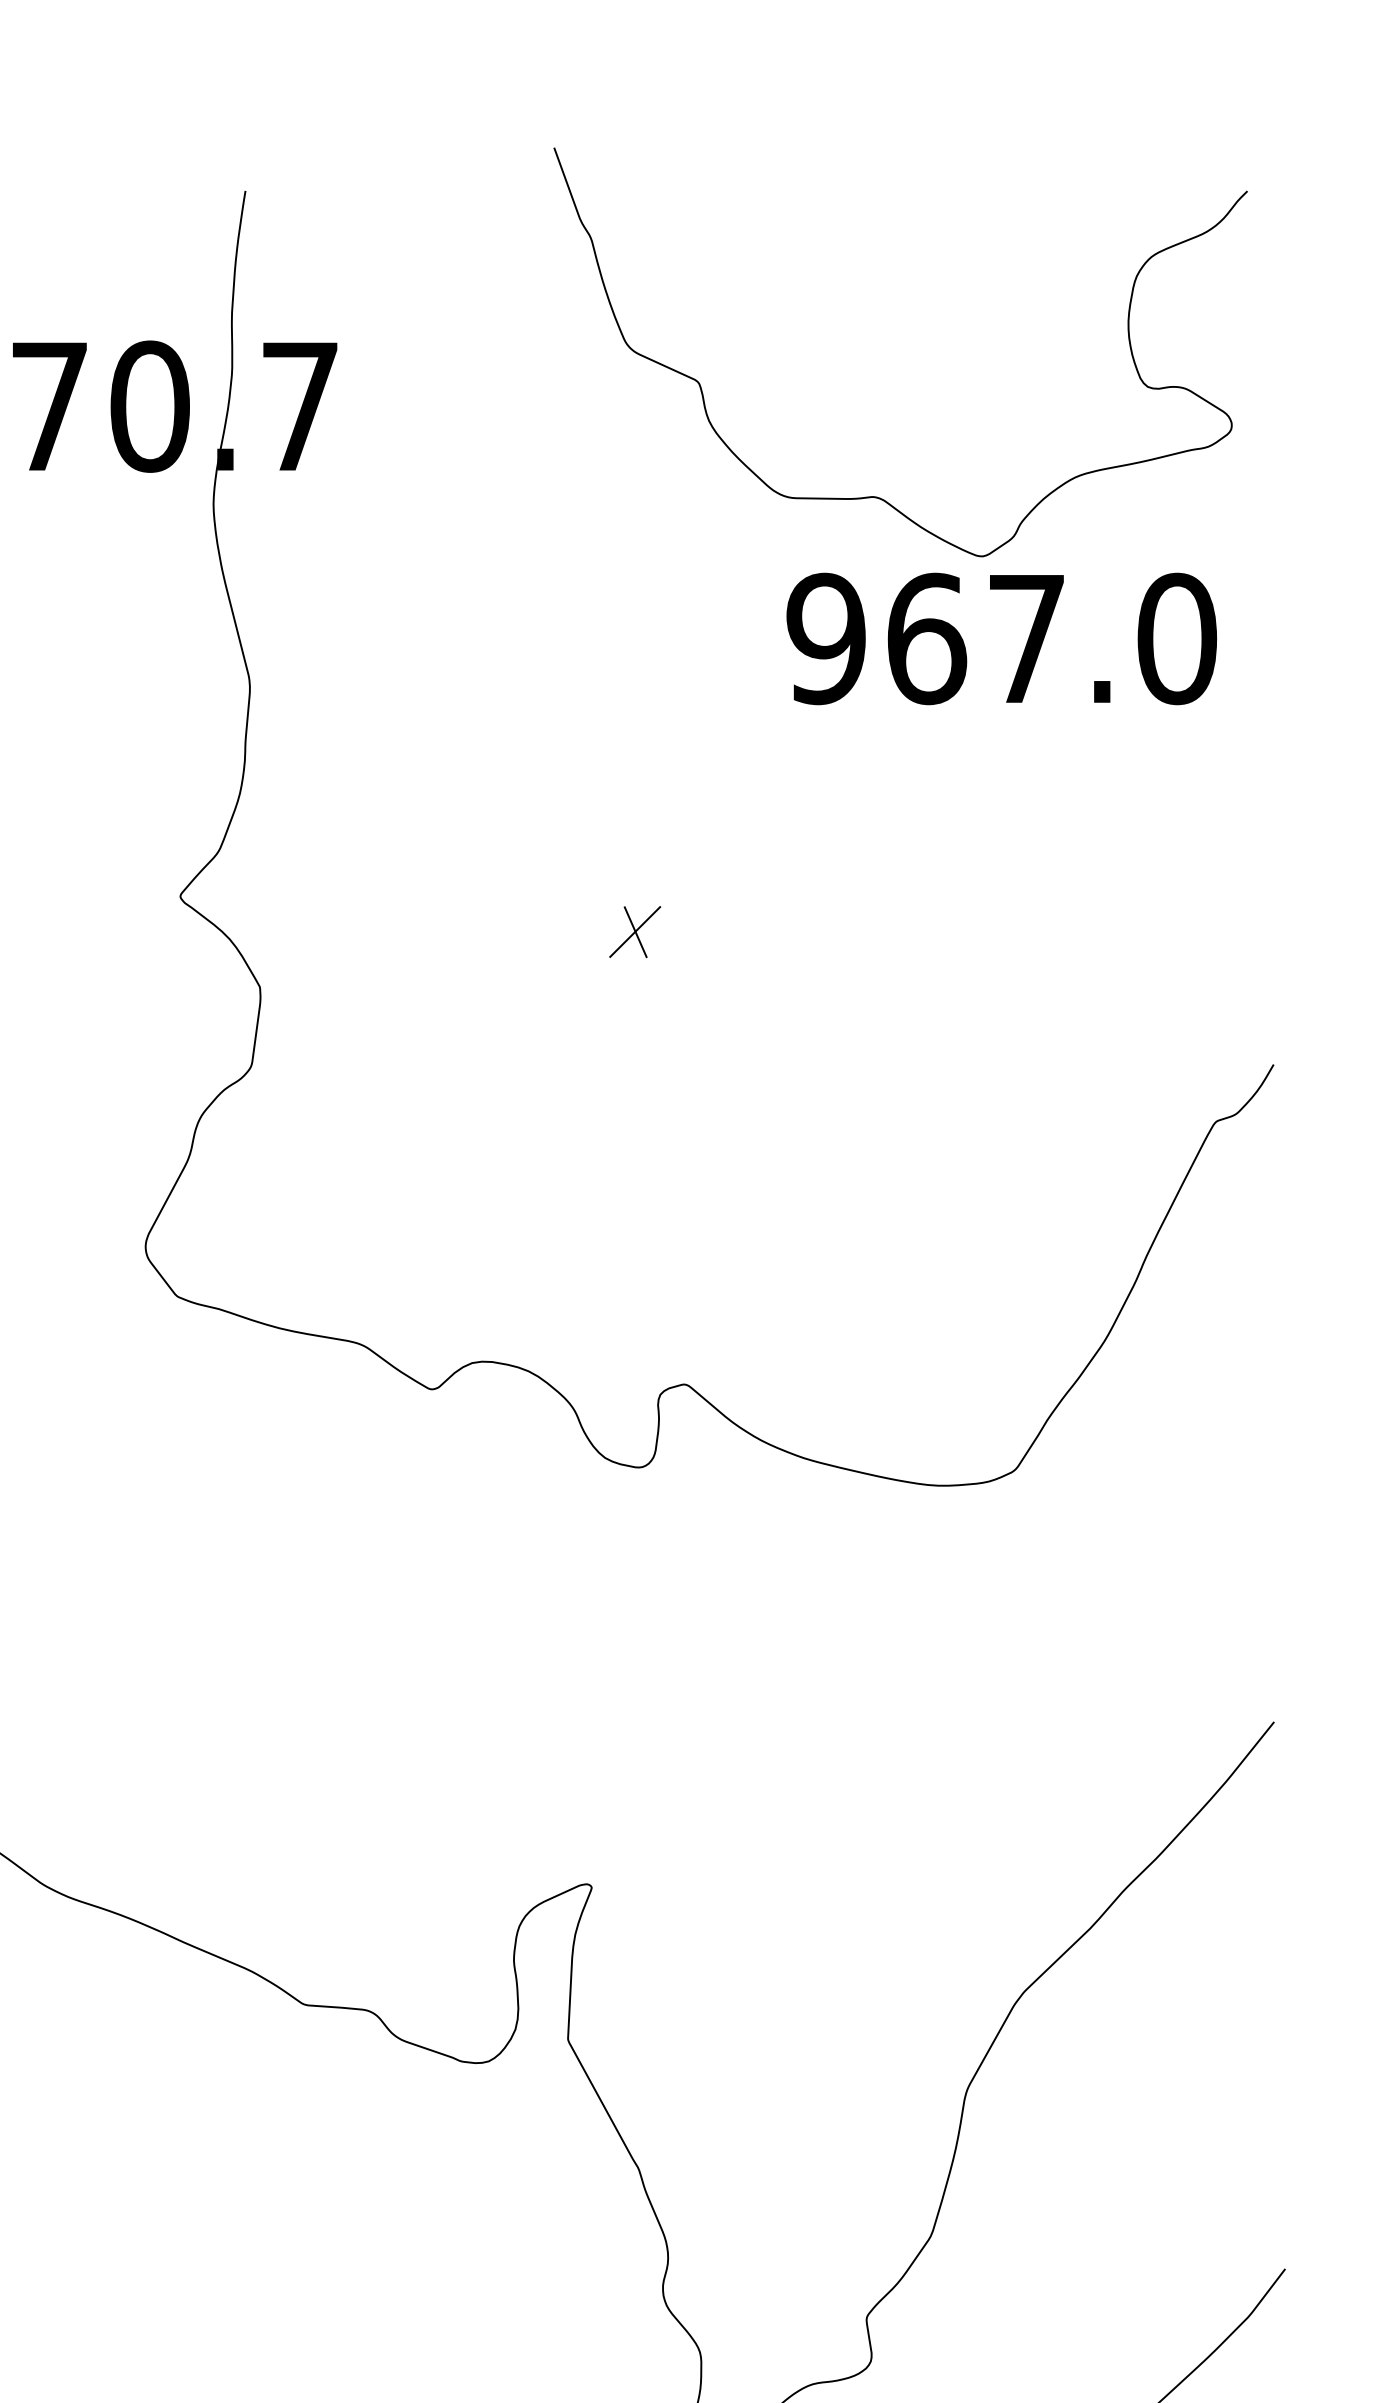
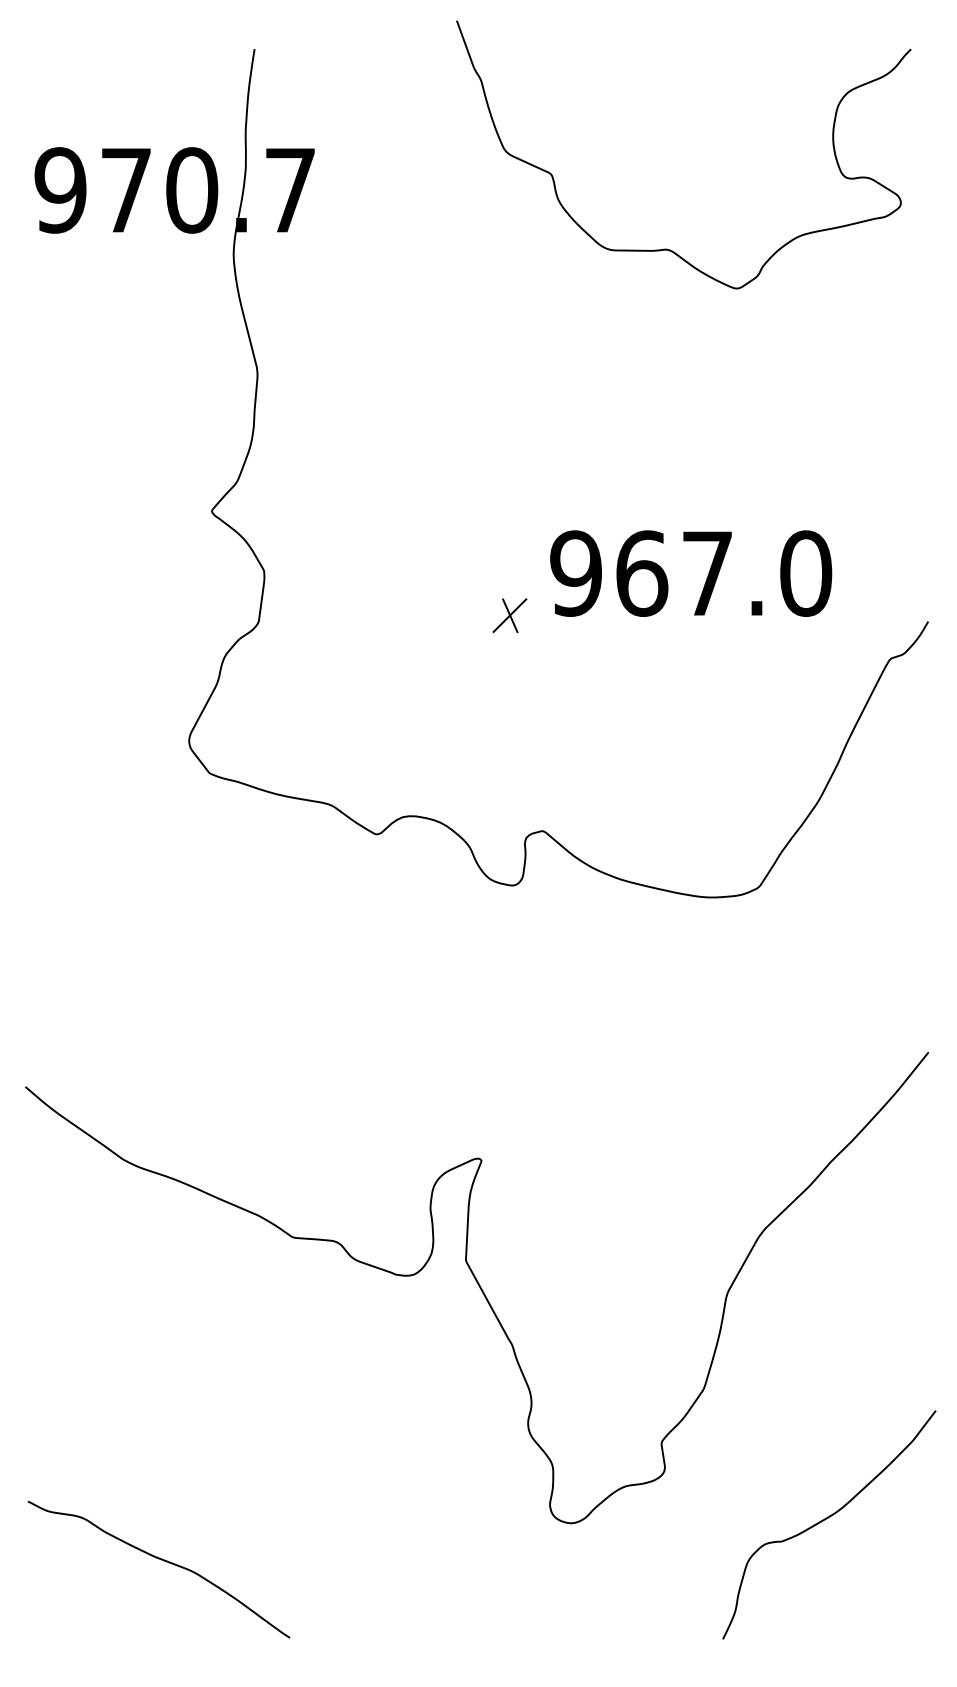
text: (1002, 638) -> (691, 573), moved
part: (634, 931) -> (509, 615), moved

